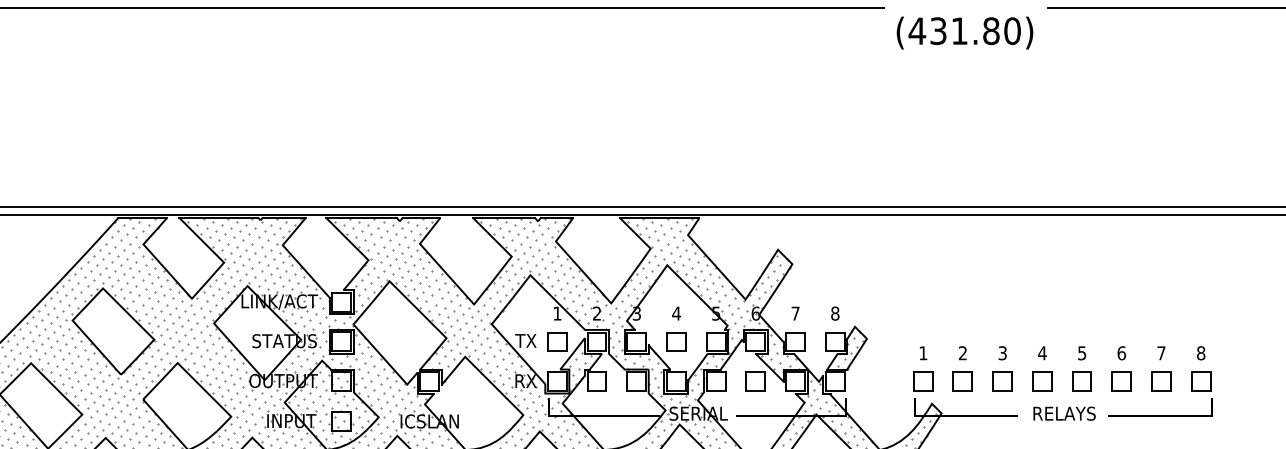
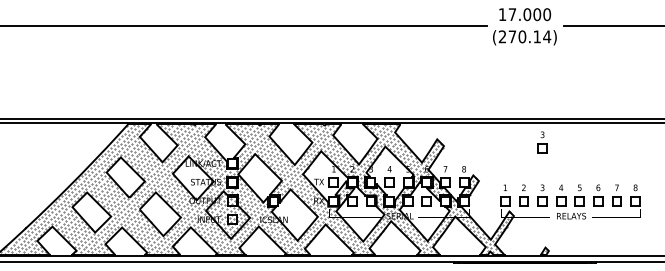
text: (964, 30) -> (524, 36), (431.80) -> (270.14)
part: (1002, 256) -> (542, 142), added

